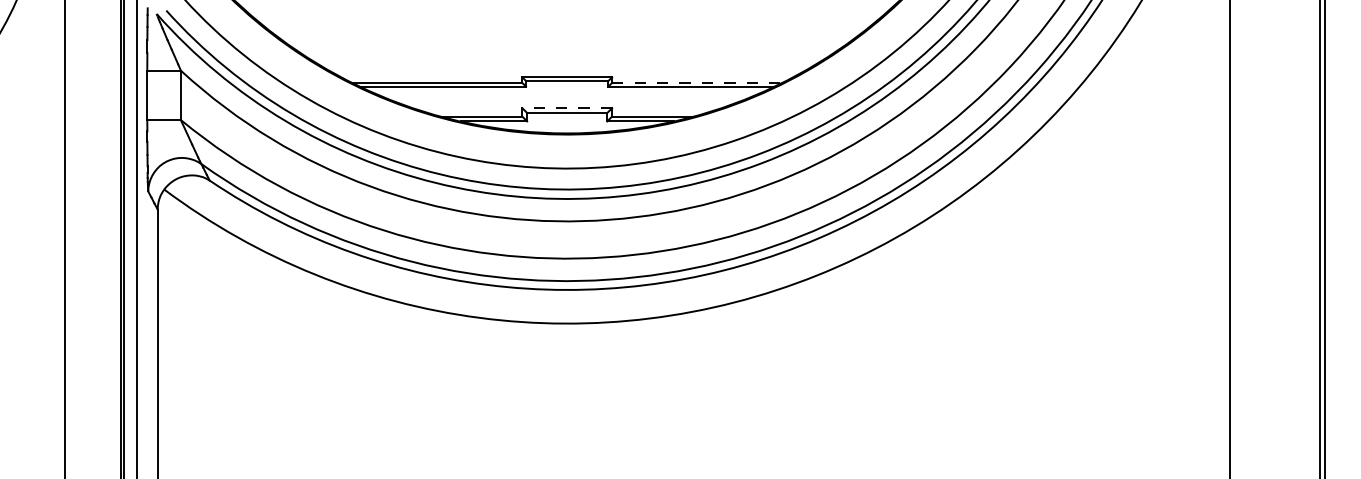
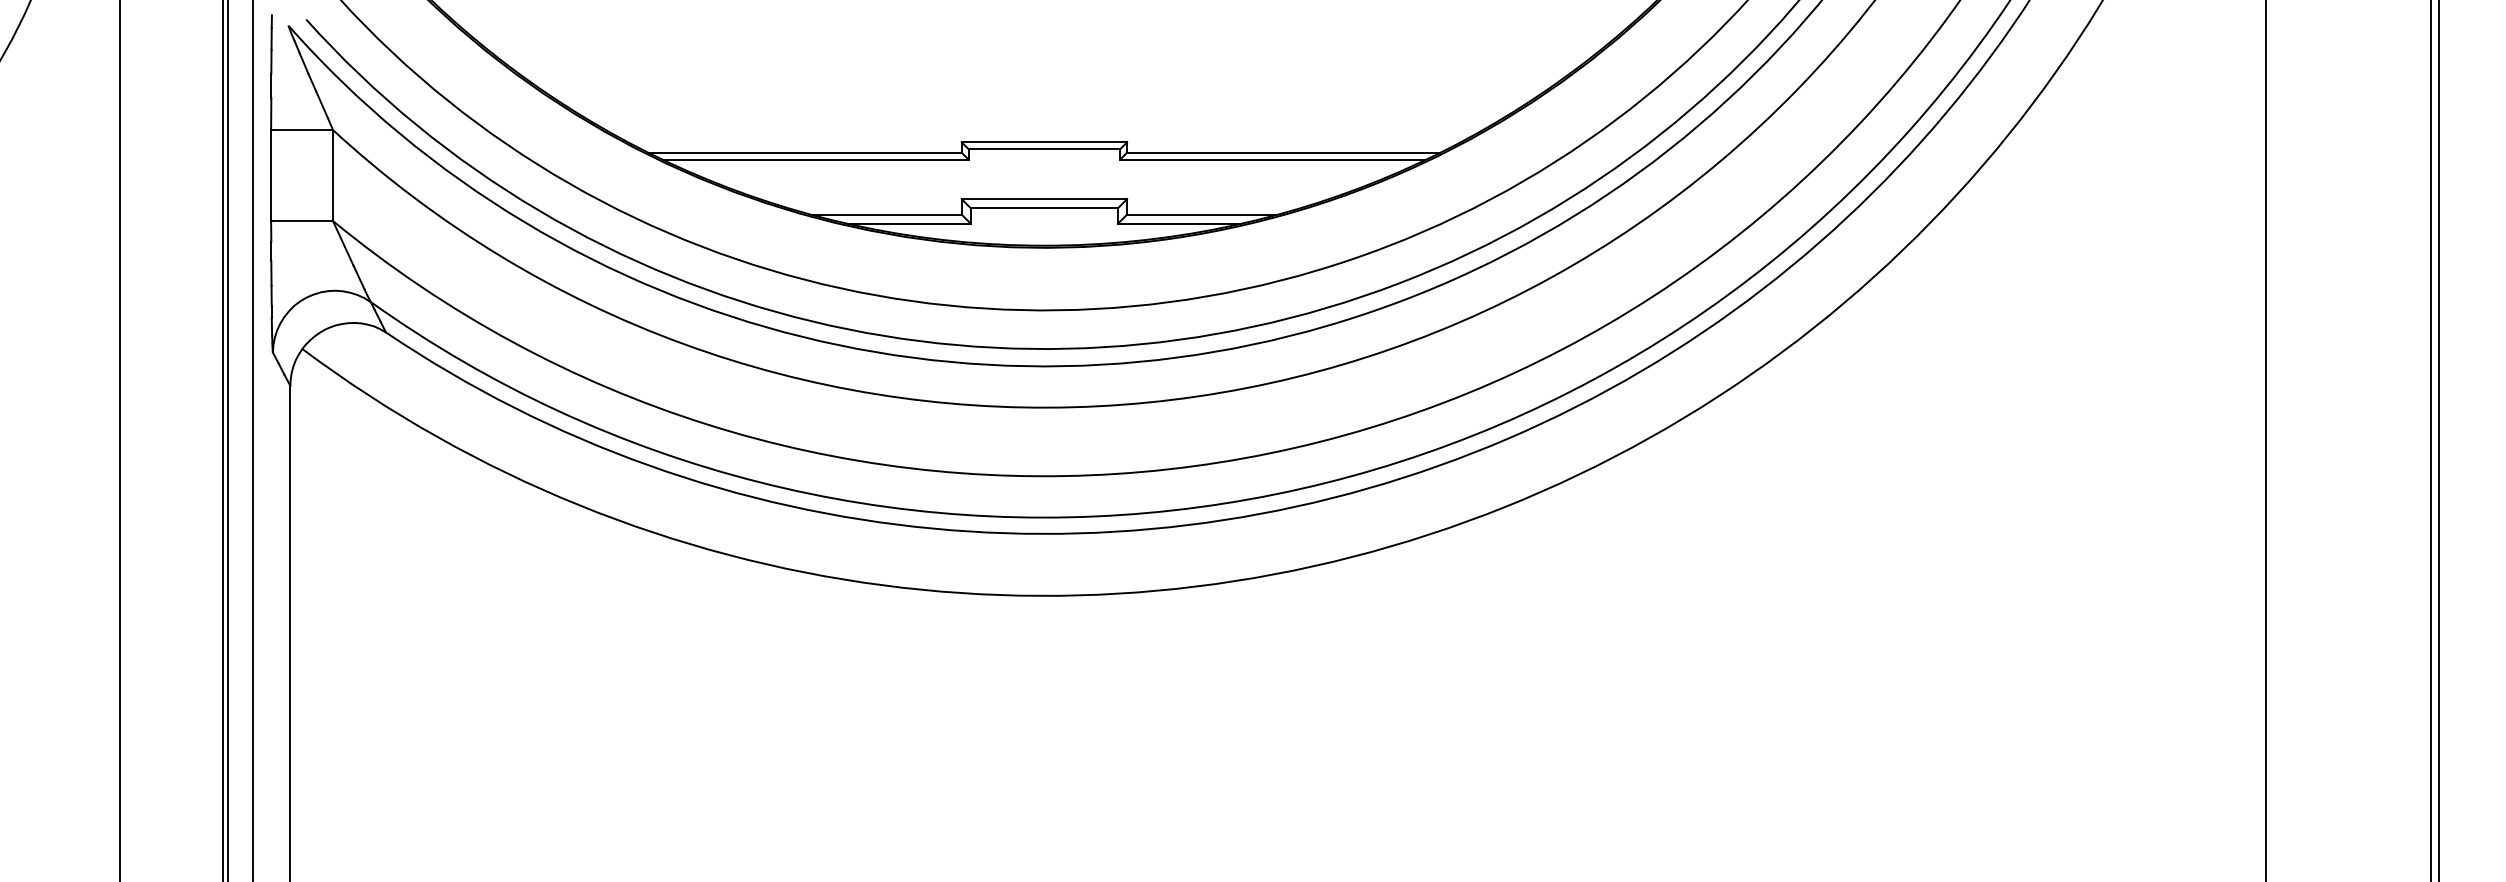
line: (697, 82) -> (1284, 151), dashed -> solid
line: (567, 108) -> (1044, 199), dashed -> solid

